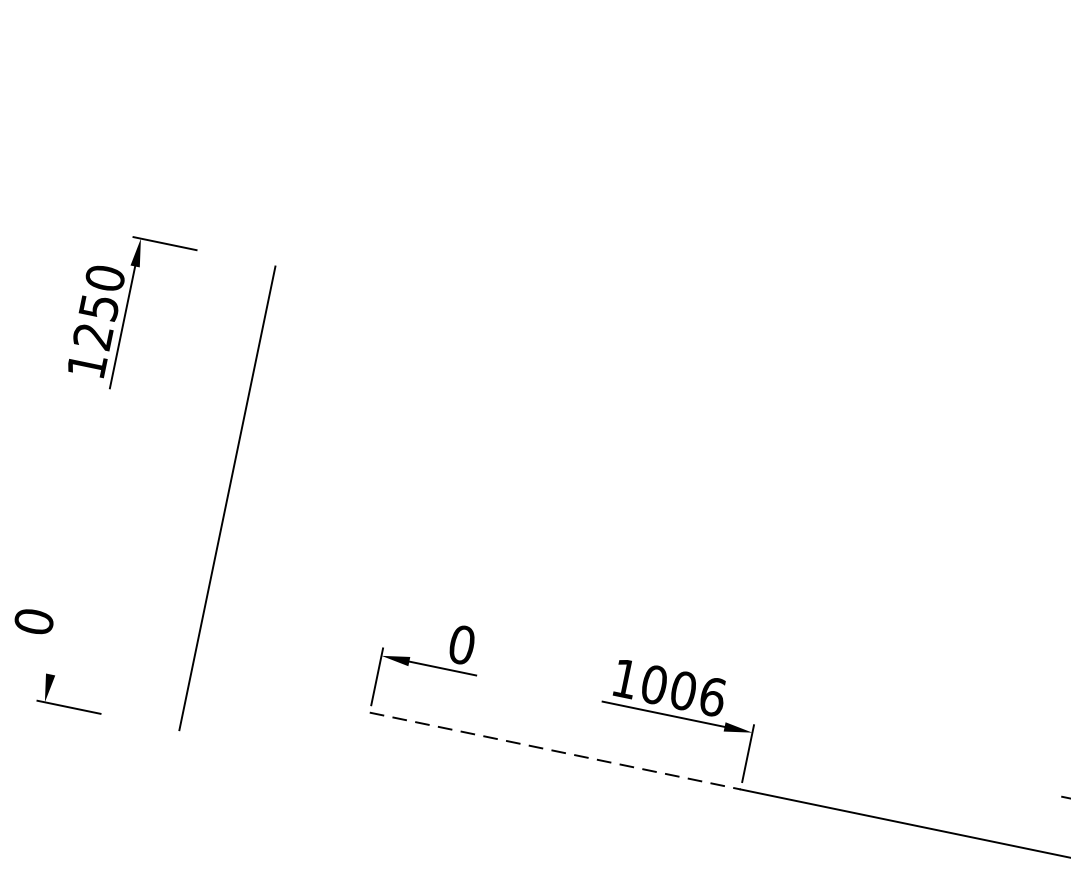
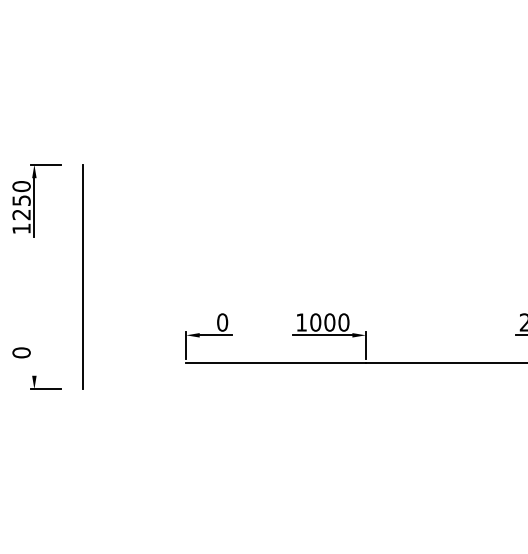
line: (227, 497) -> (82, 276), moved
text: (711, 696) -> (343, 322), 1006 -> 1000
line: (556, 750) -> (276, 362), dashed -> solid

